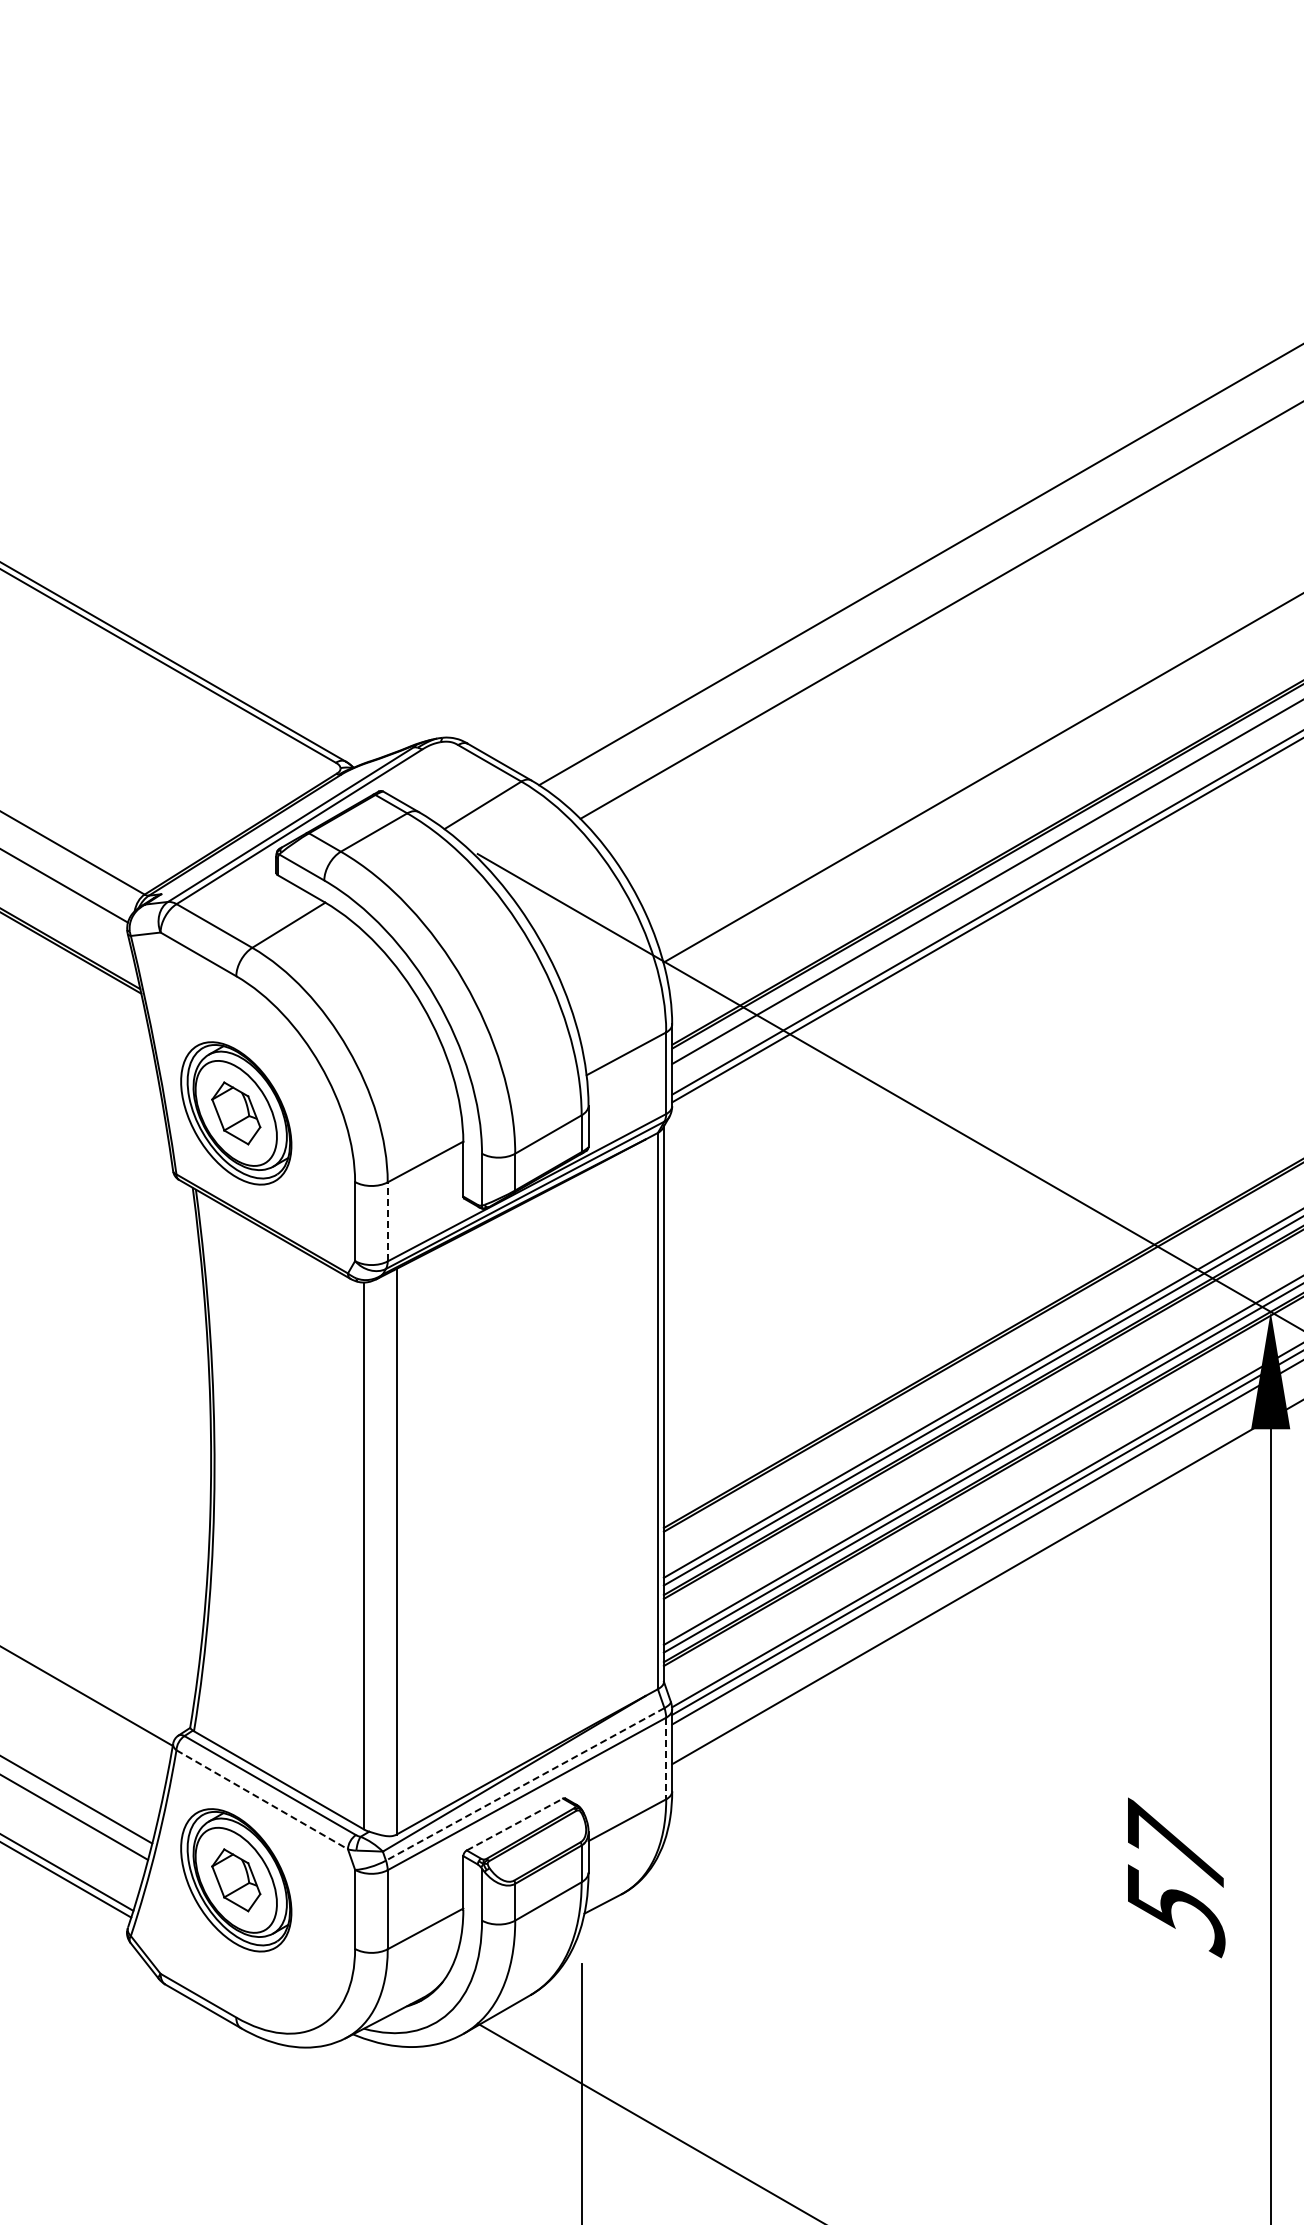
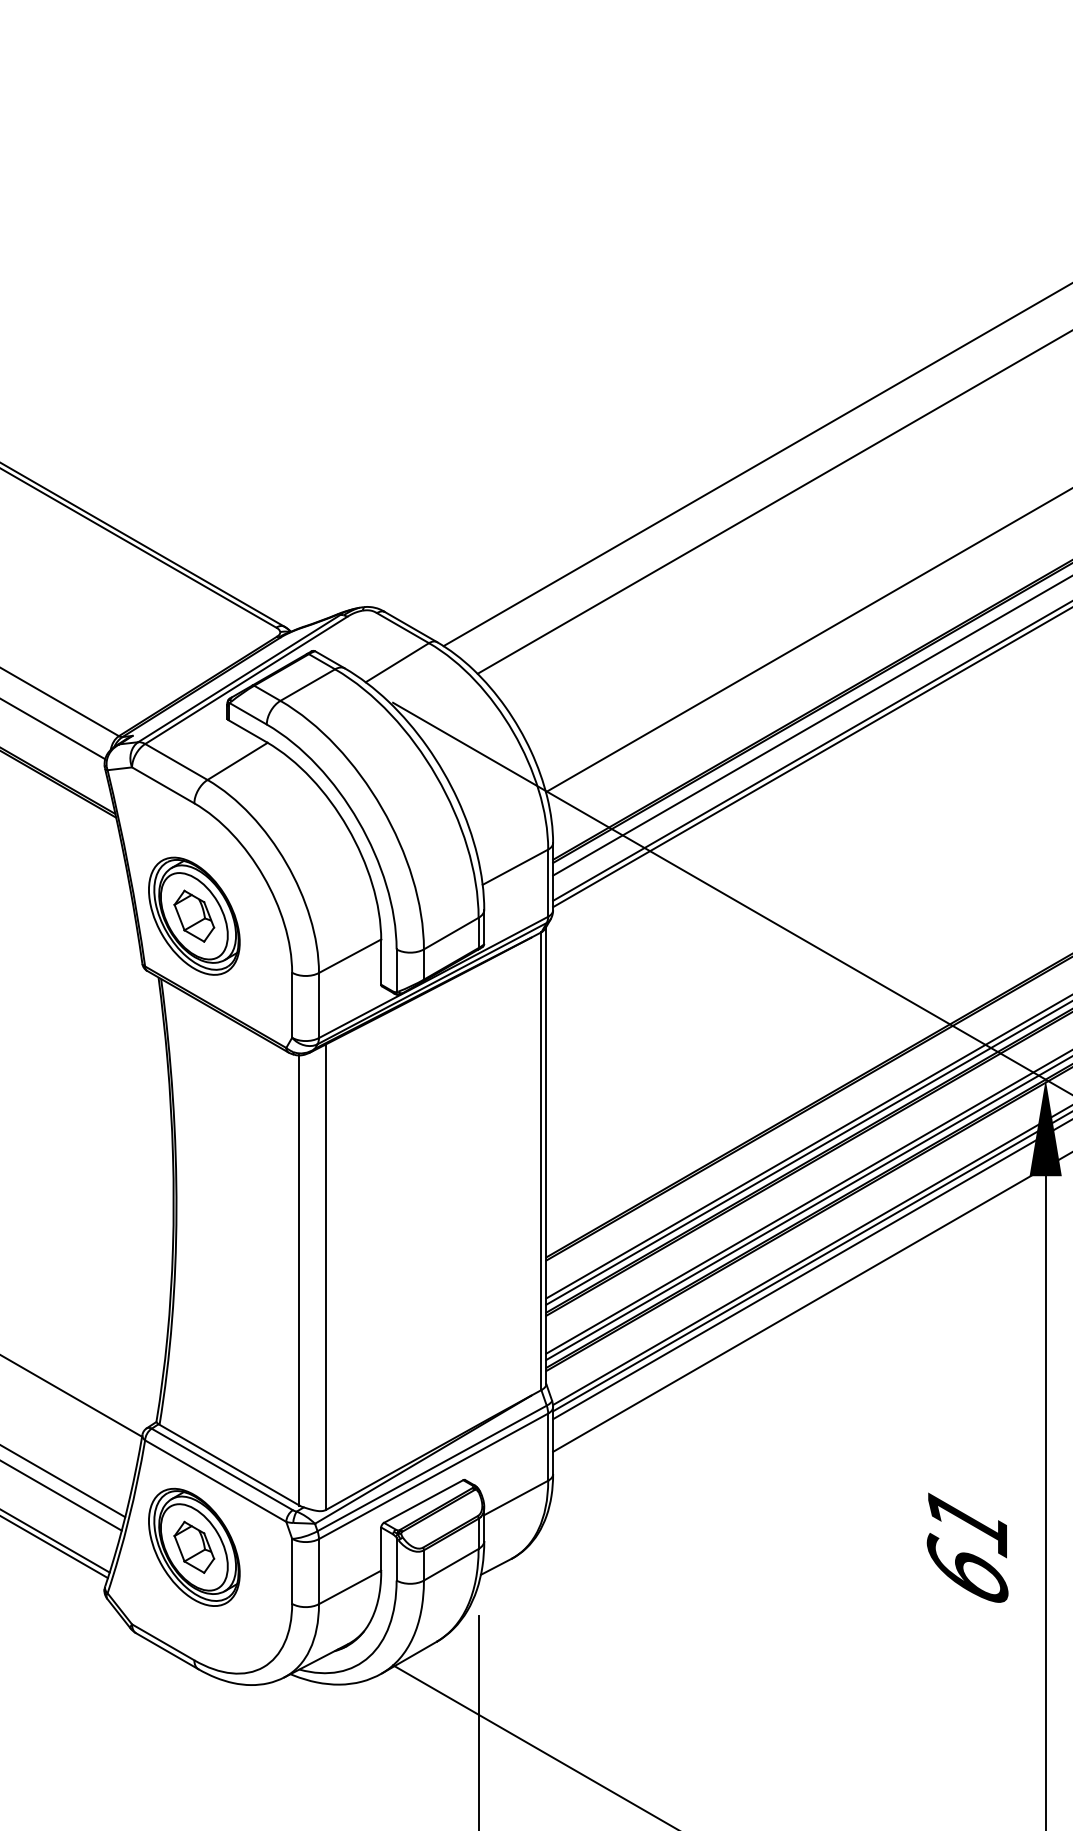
line: (387, 1221) -> (318, 1005), dashed -> solid
line: (666, 1758) -> (548, 1447), dashed -> solid
line: (525, 1784) -> (432, 1468), dashed -> solid
line: (262, 1800) -> (215, 1481), dashed -> solid
line: (514, 1824) -> (423, 1501), dashed -> solid
text: (1175, 1877) -> (967, 1545), 57 -> 61

